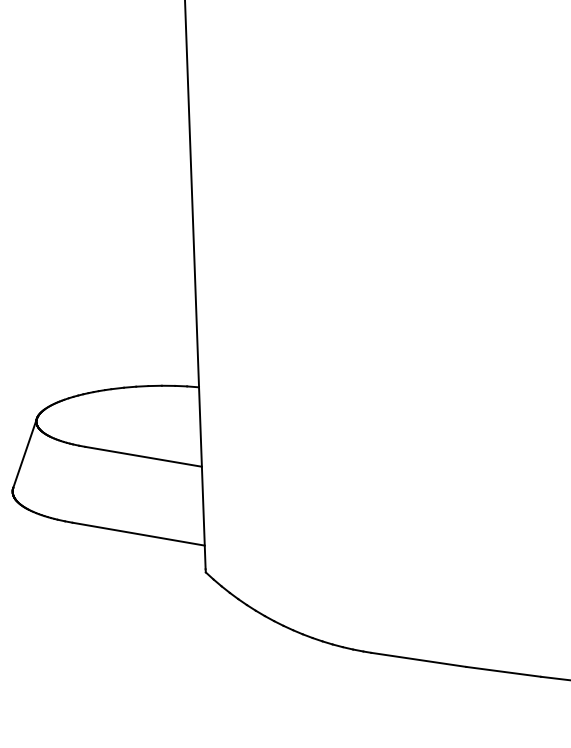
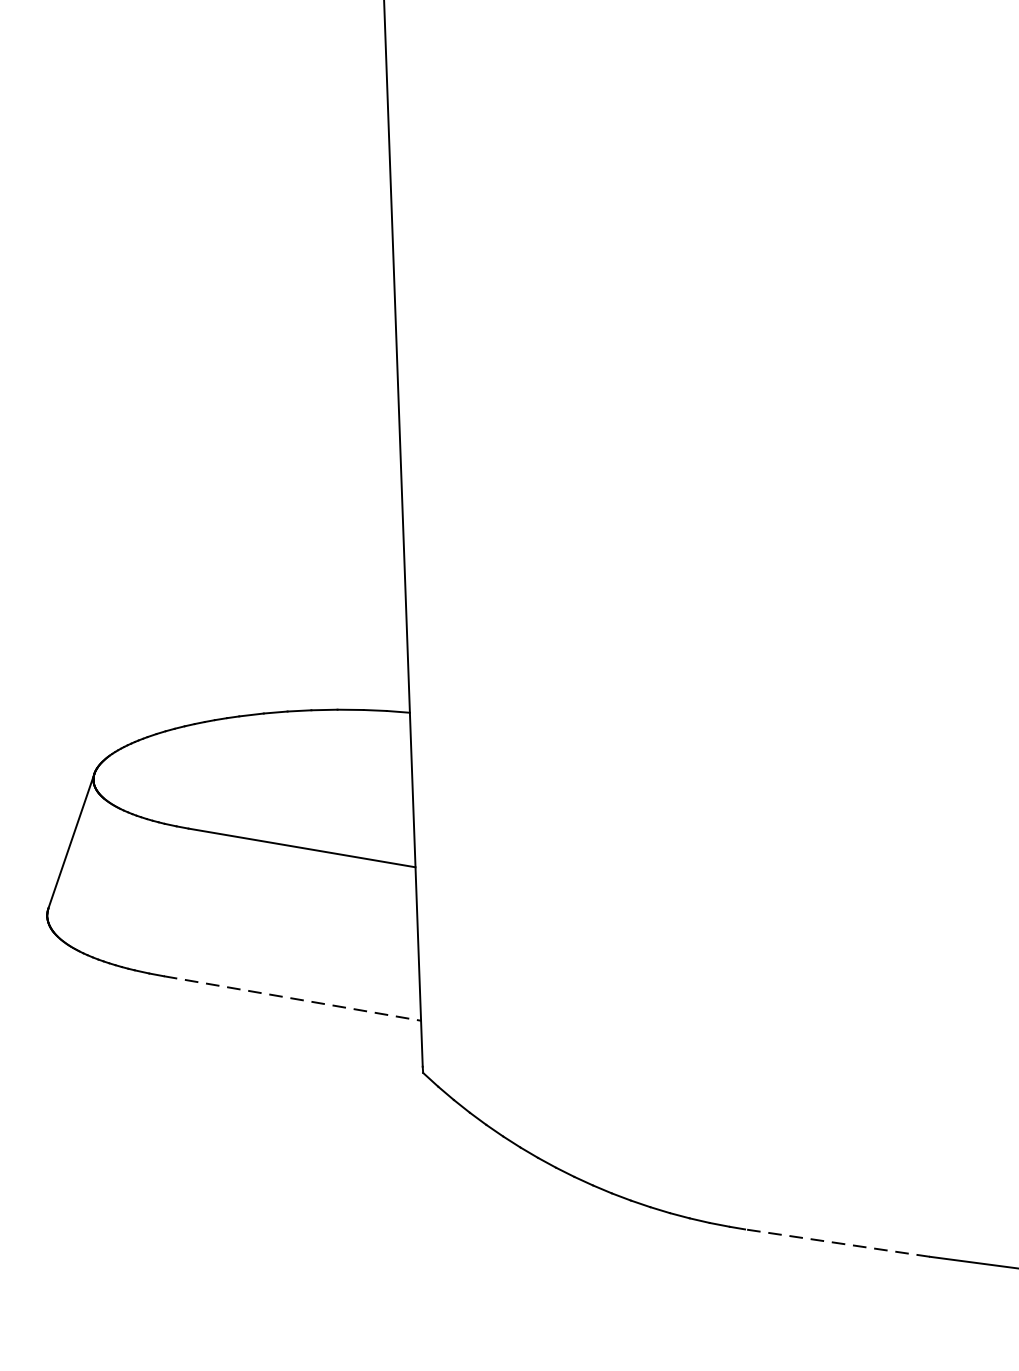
line: (139, 534) -> (294, 999), solid -> dashed
line: (418, 659) -> (836, 1242), solid -> dashed

